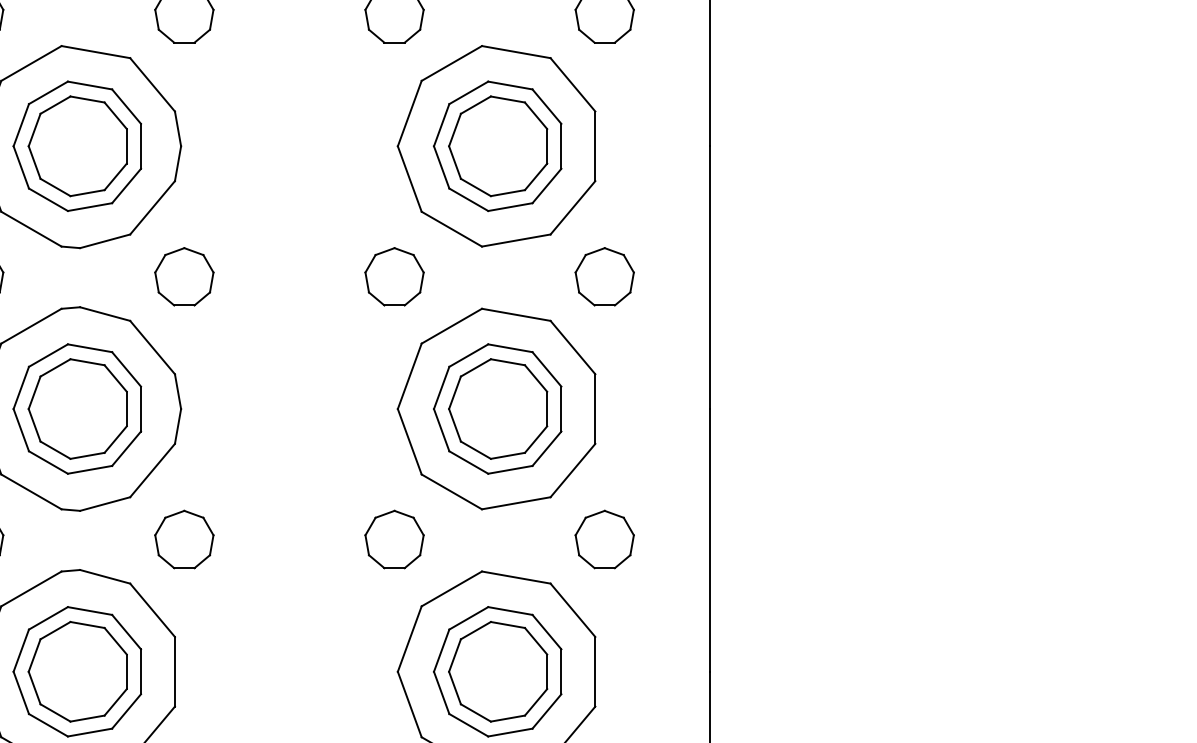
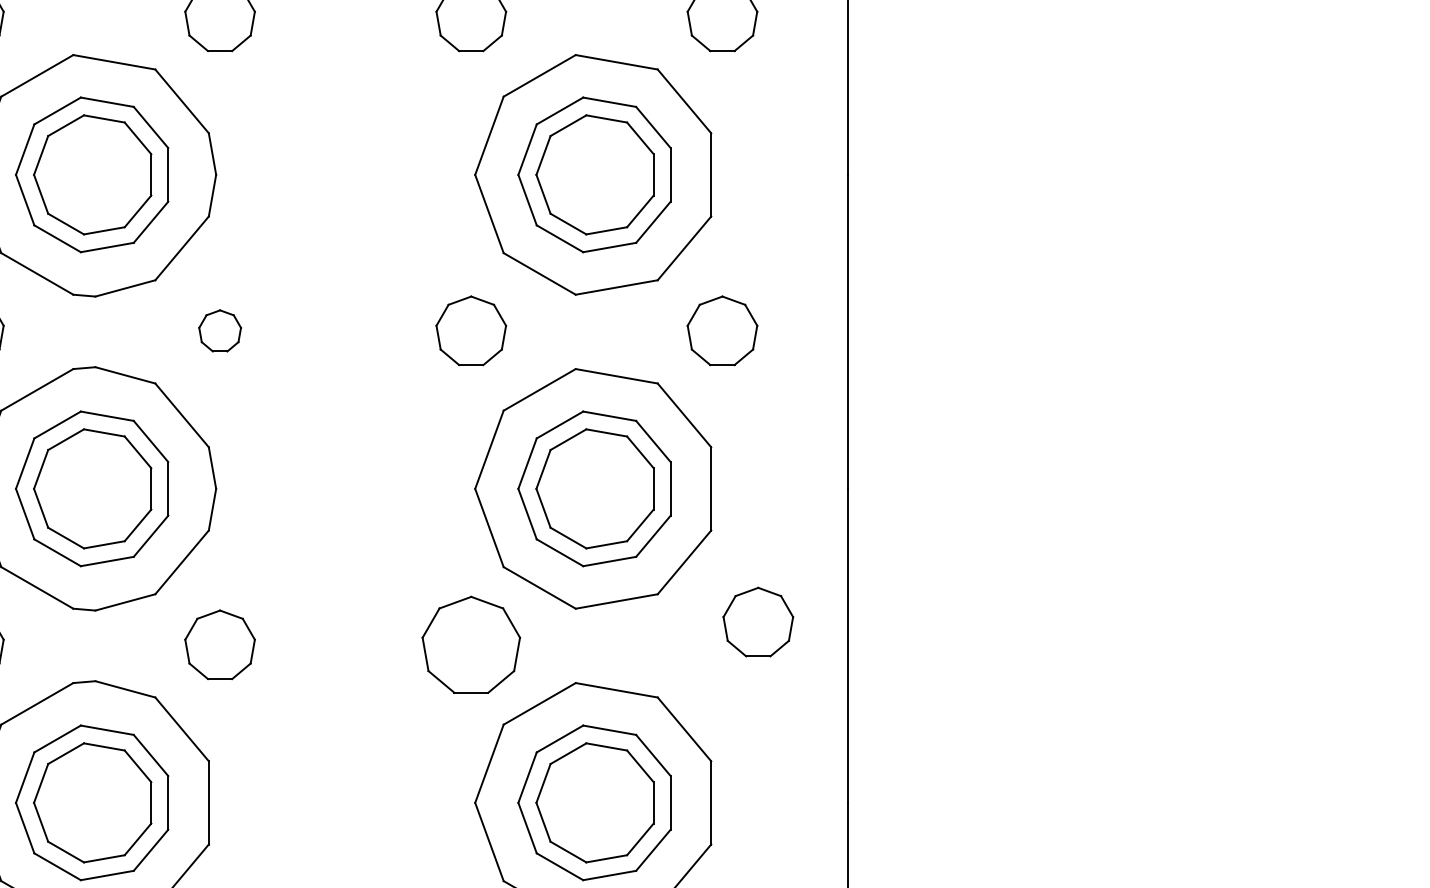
part: (184, 276) -> (220, 330), size x0.6
part: (394, 539) -> (471, 644), size x1.4
part: (604, 539) -> (758, 622), moved

